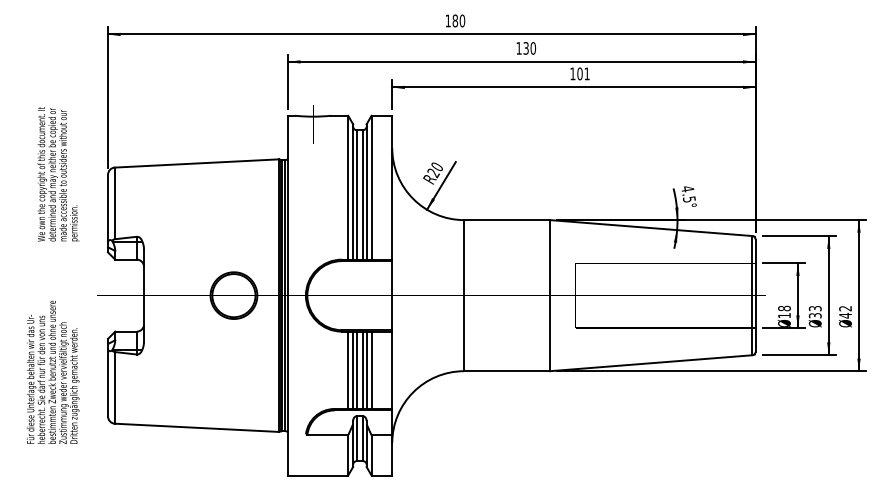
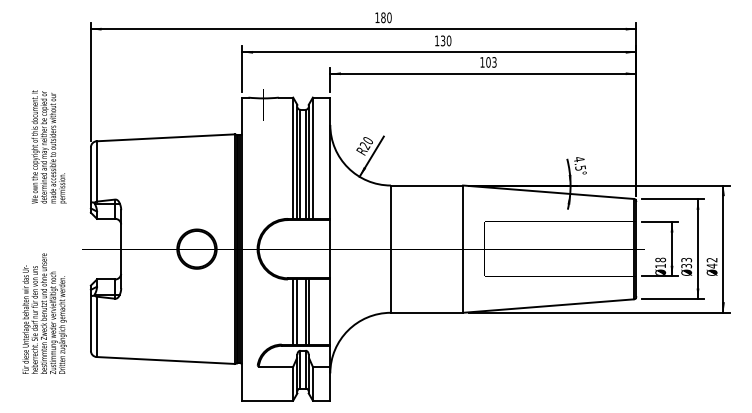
text: (586, 73) -> (493, 62), 101 -> 103
line: (356, 369) -> (300, 311), removed
line: (371, 369) -> (312, 311), removed

